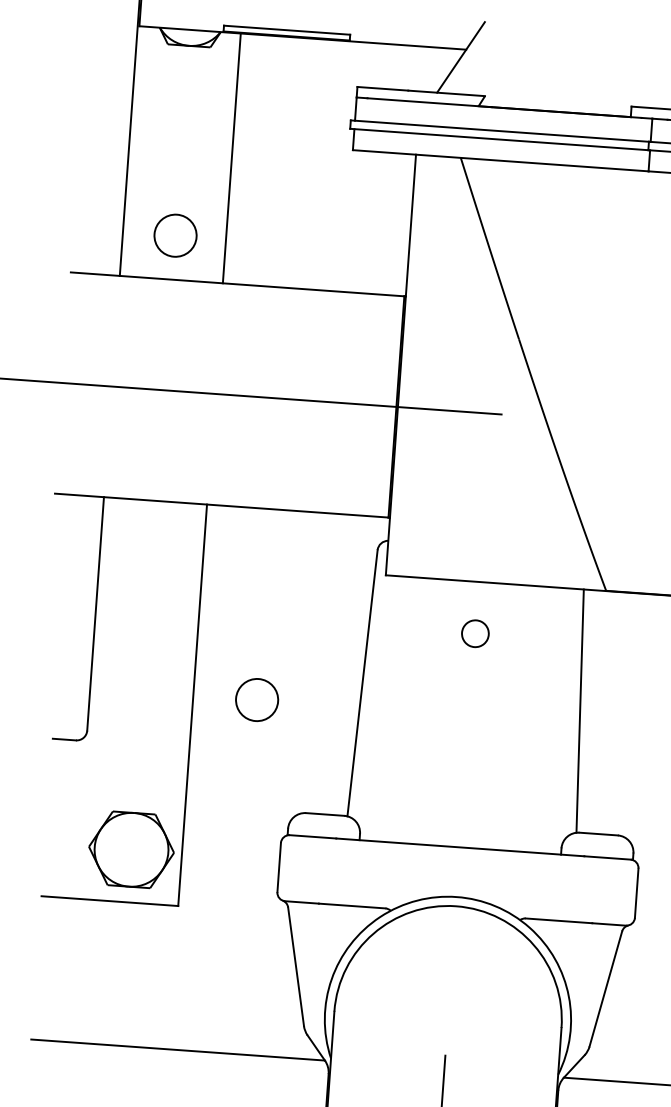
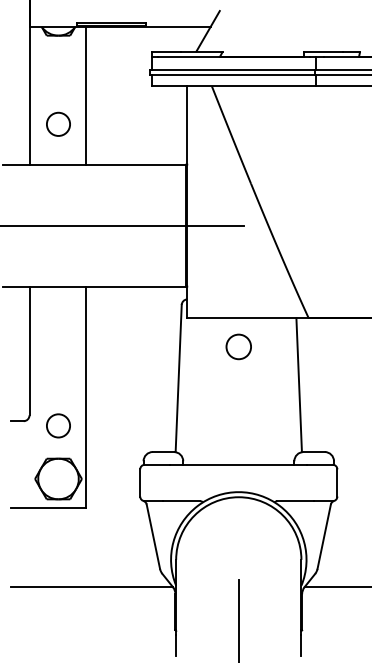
circle: (175, 234) -> (58, 123), moved
part: (475, 632) -> (238, 346), size x1.67
circle: (257, 699) -> (58, 425), moved

